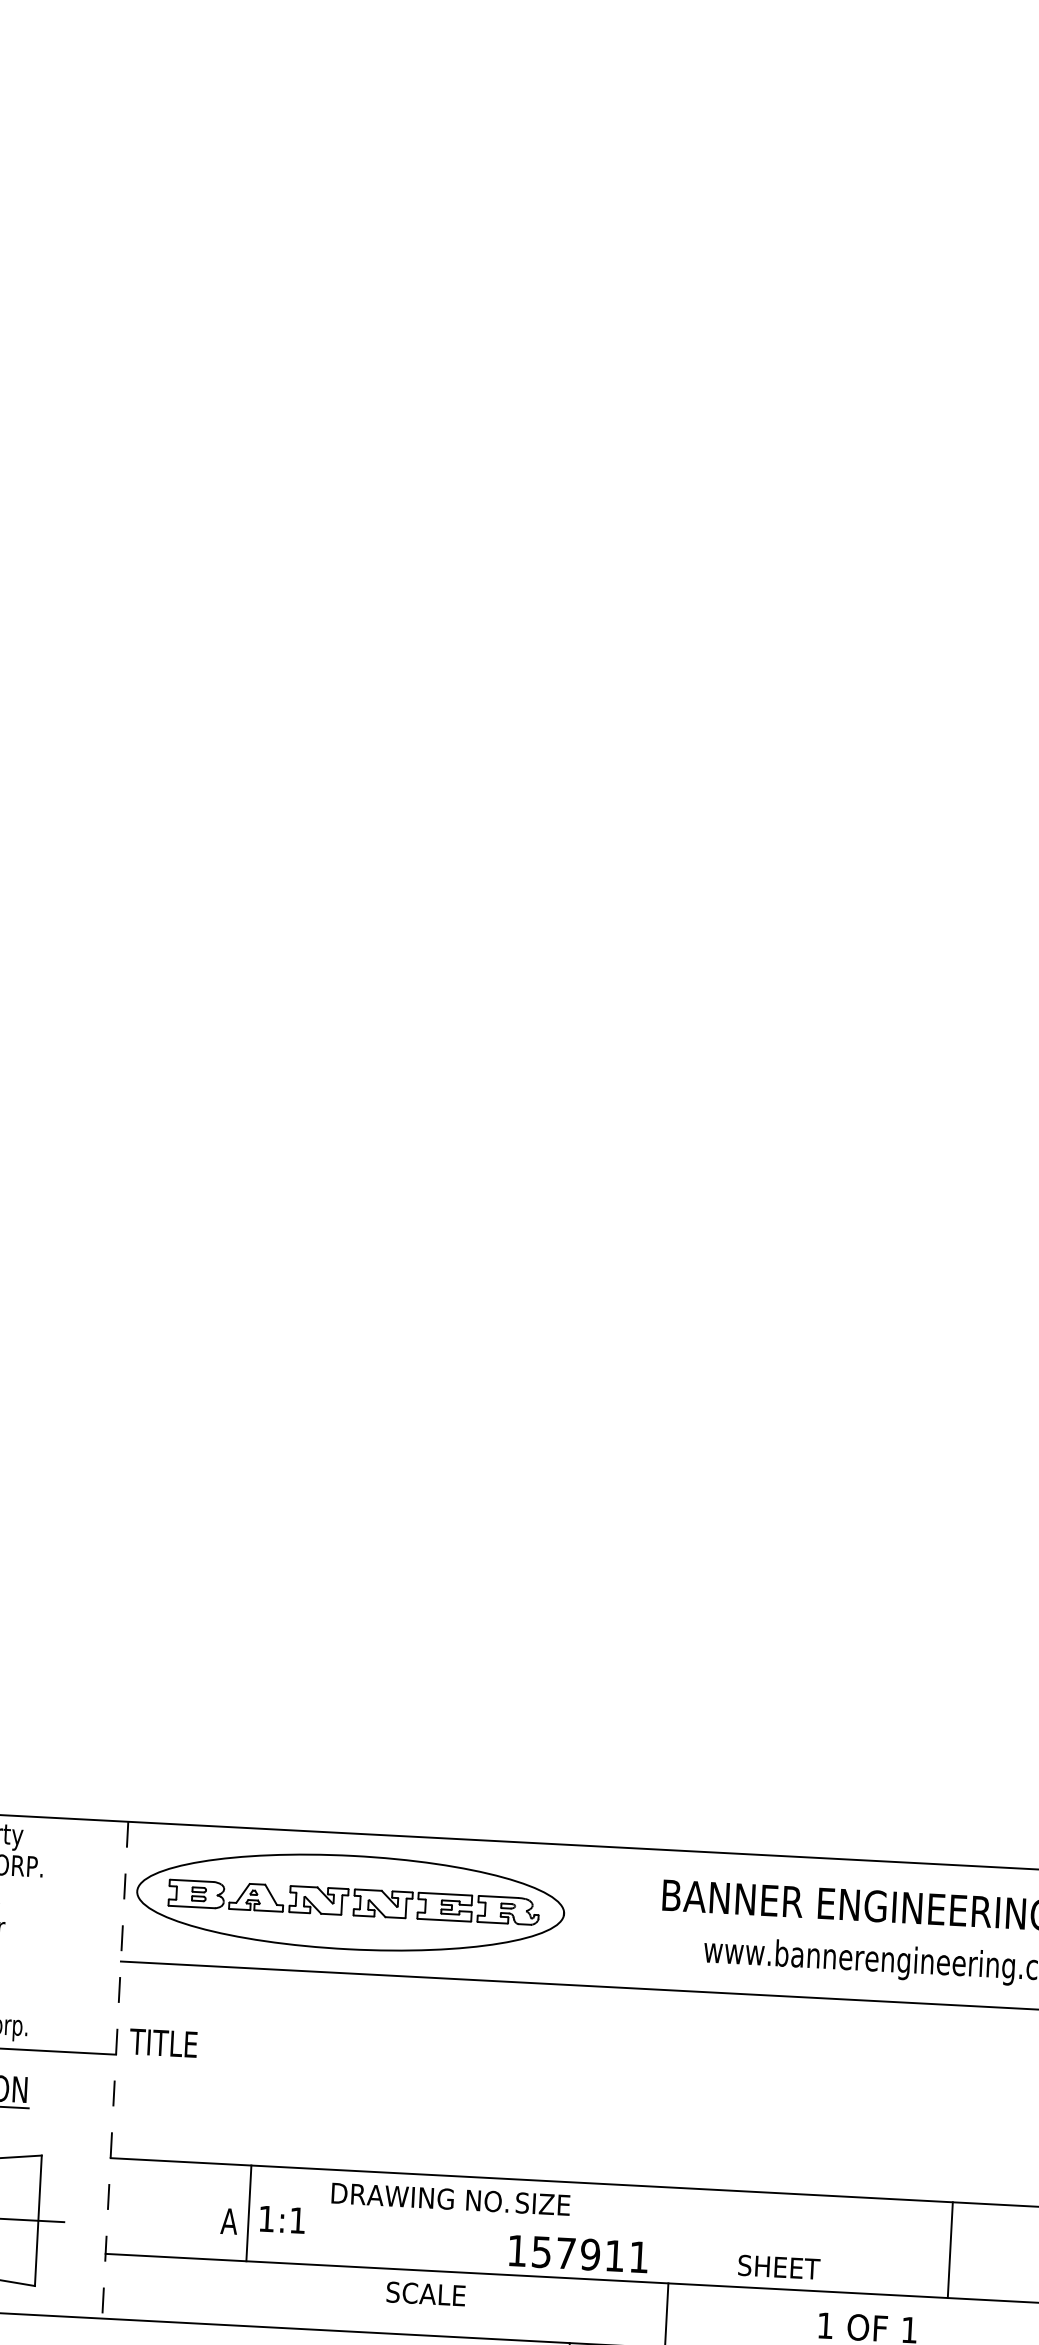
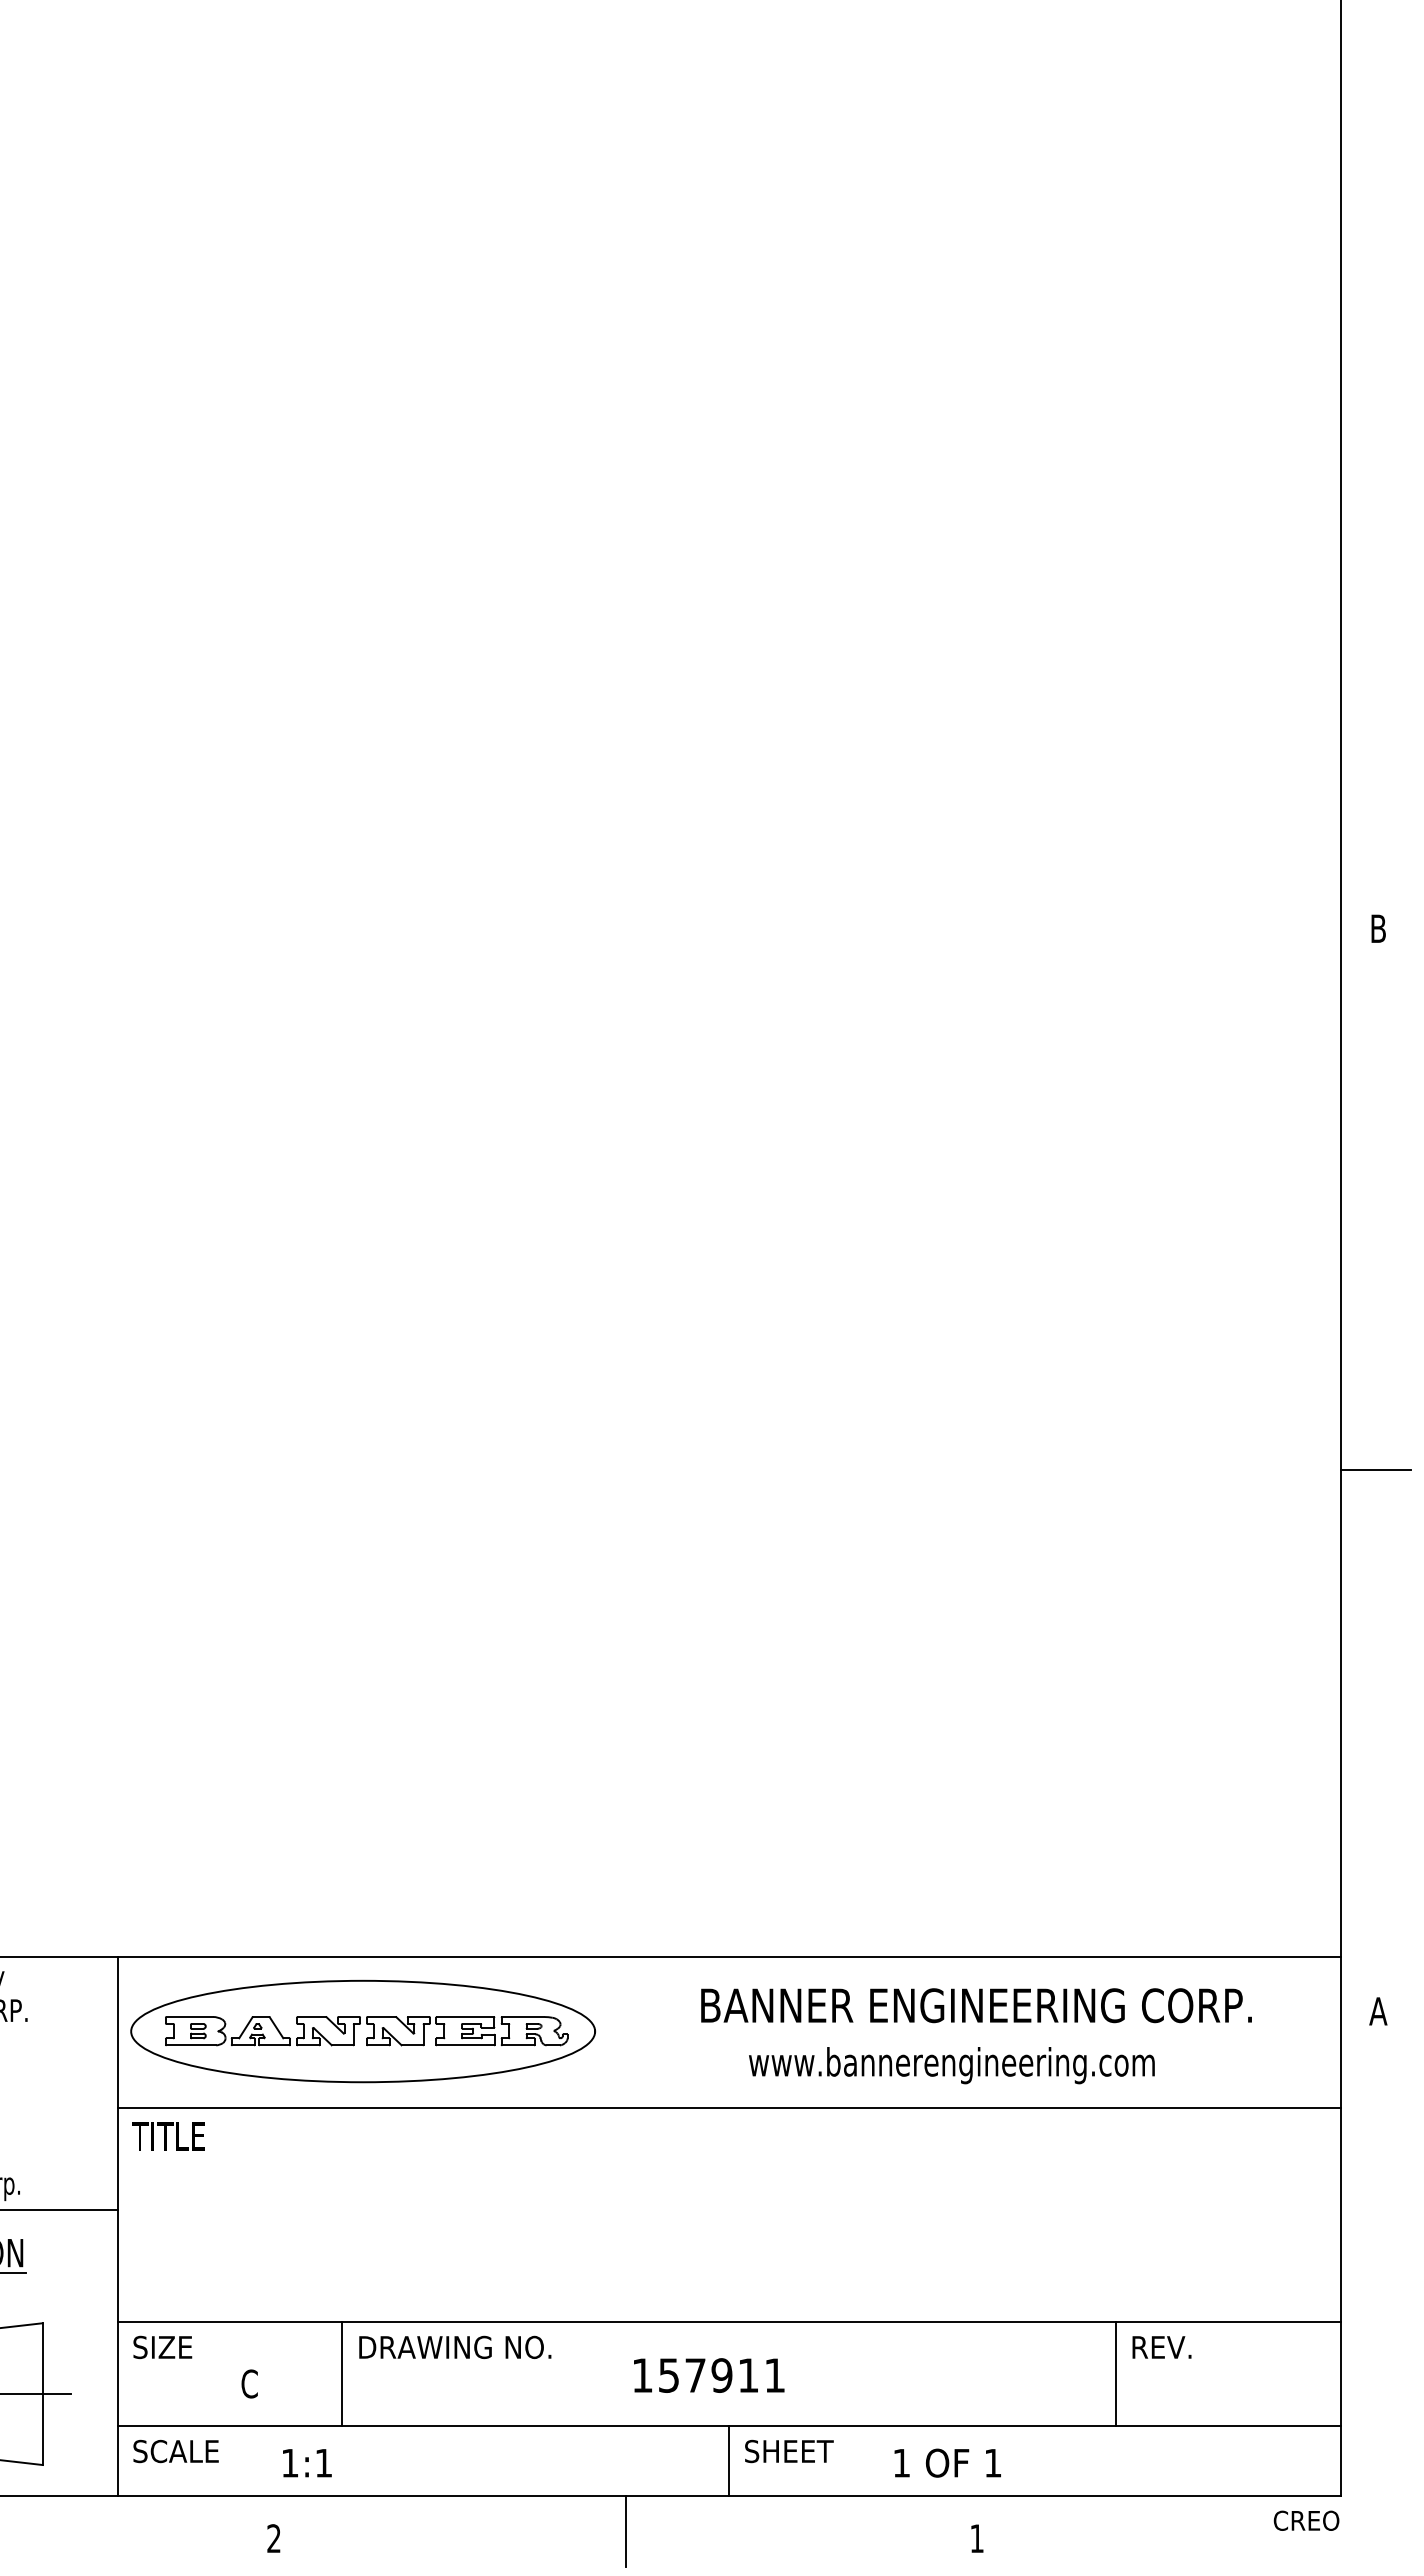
text: (163, 2043) -> (168, 2136), moved
line: (115, 2070) -> (117, 2226), dashed -> solid
text: (542, 2203) -> (162, 2346), moved
line: (248, 2213) -> (342, 2374), moved
text: (229, 2220) -> (249, 2383), A -> C
text: (282, 2220) -> (307, 2463), moved
line: (950, 2250) -> (1115, 2374), moved
text: (578, 2254) -> (709, 2375), moved
text: (779, 2267) -> (789, 2451), moved
text: (425, 2294) -> (175, 2451), moved

